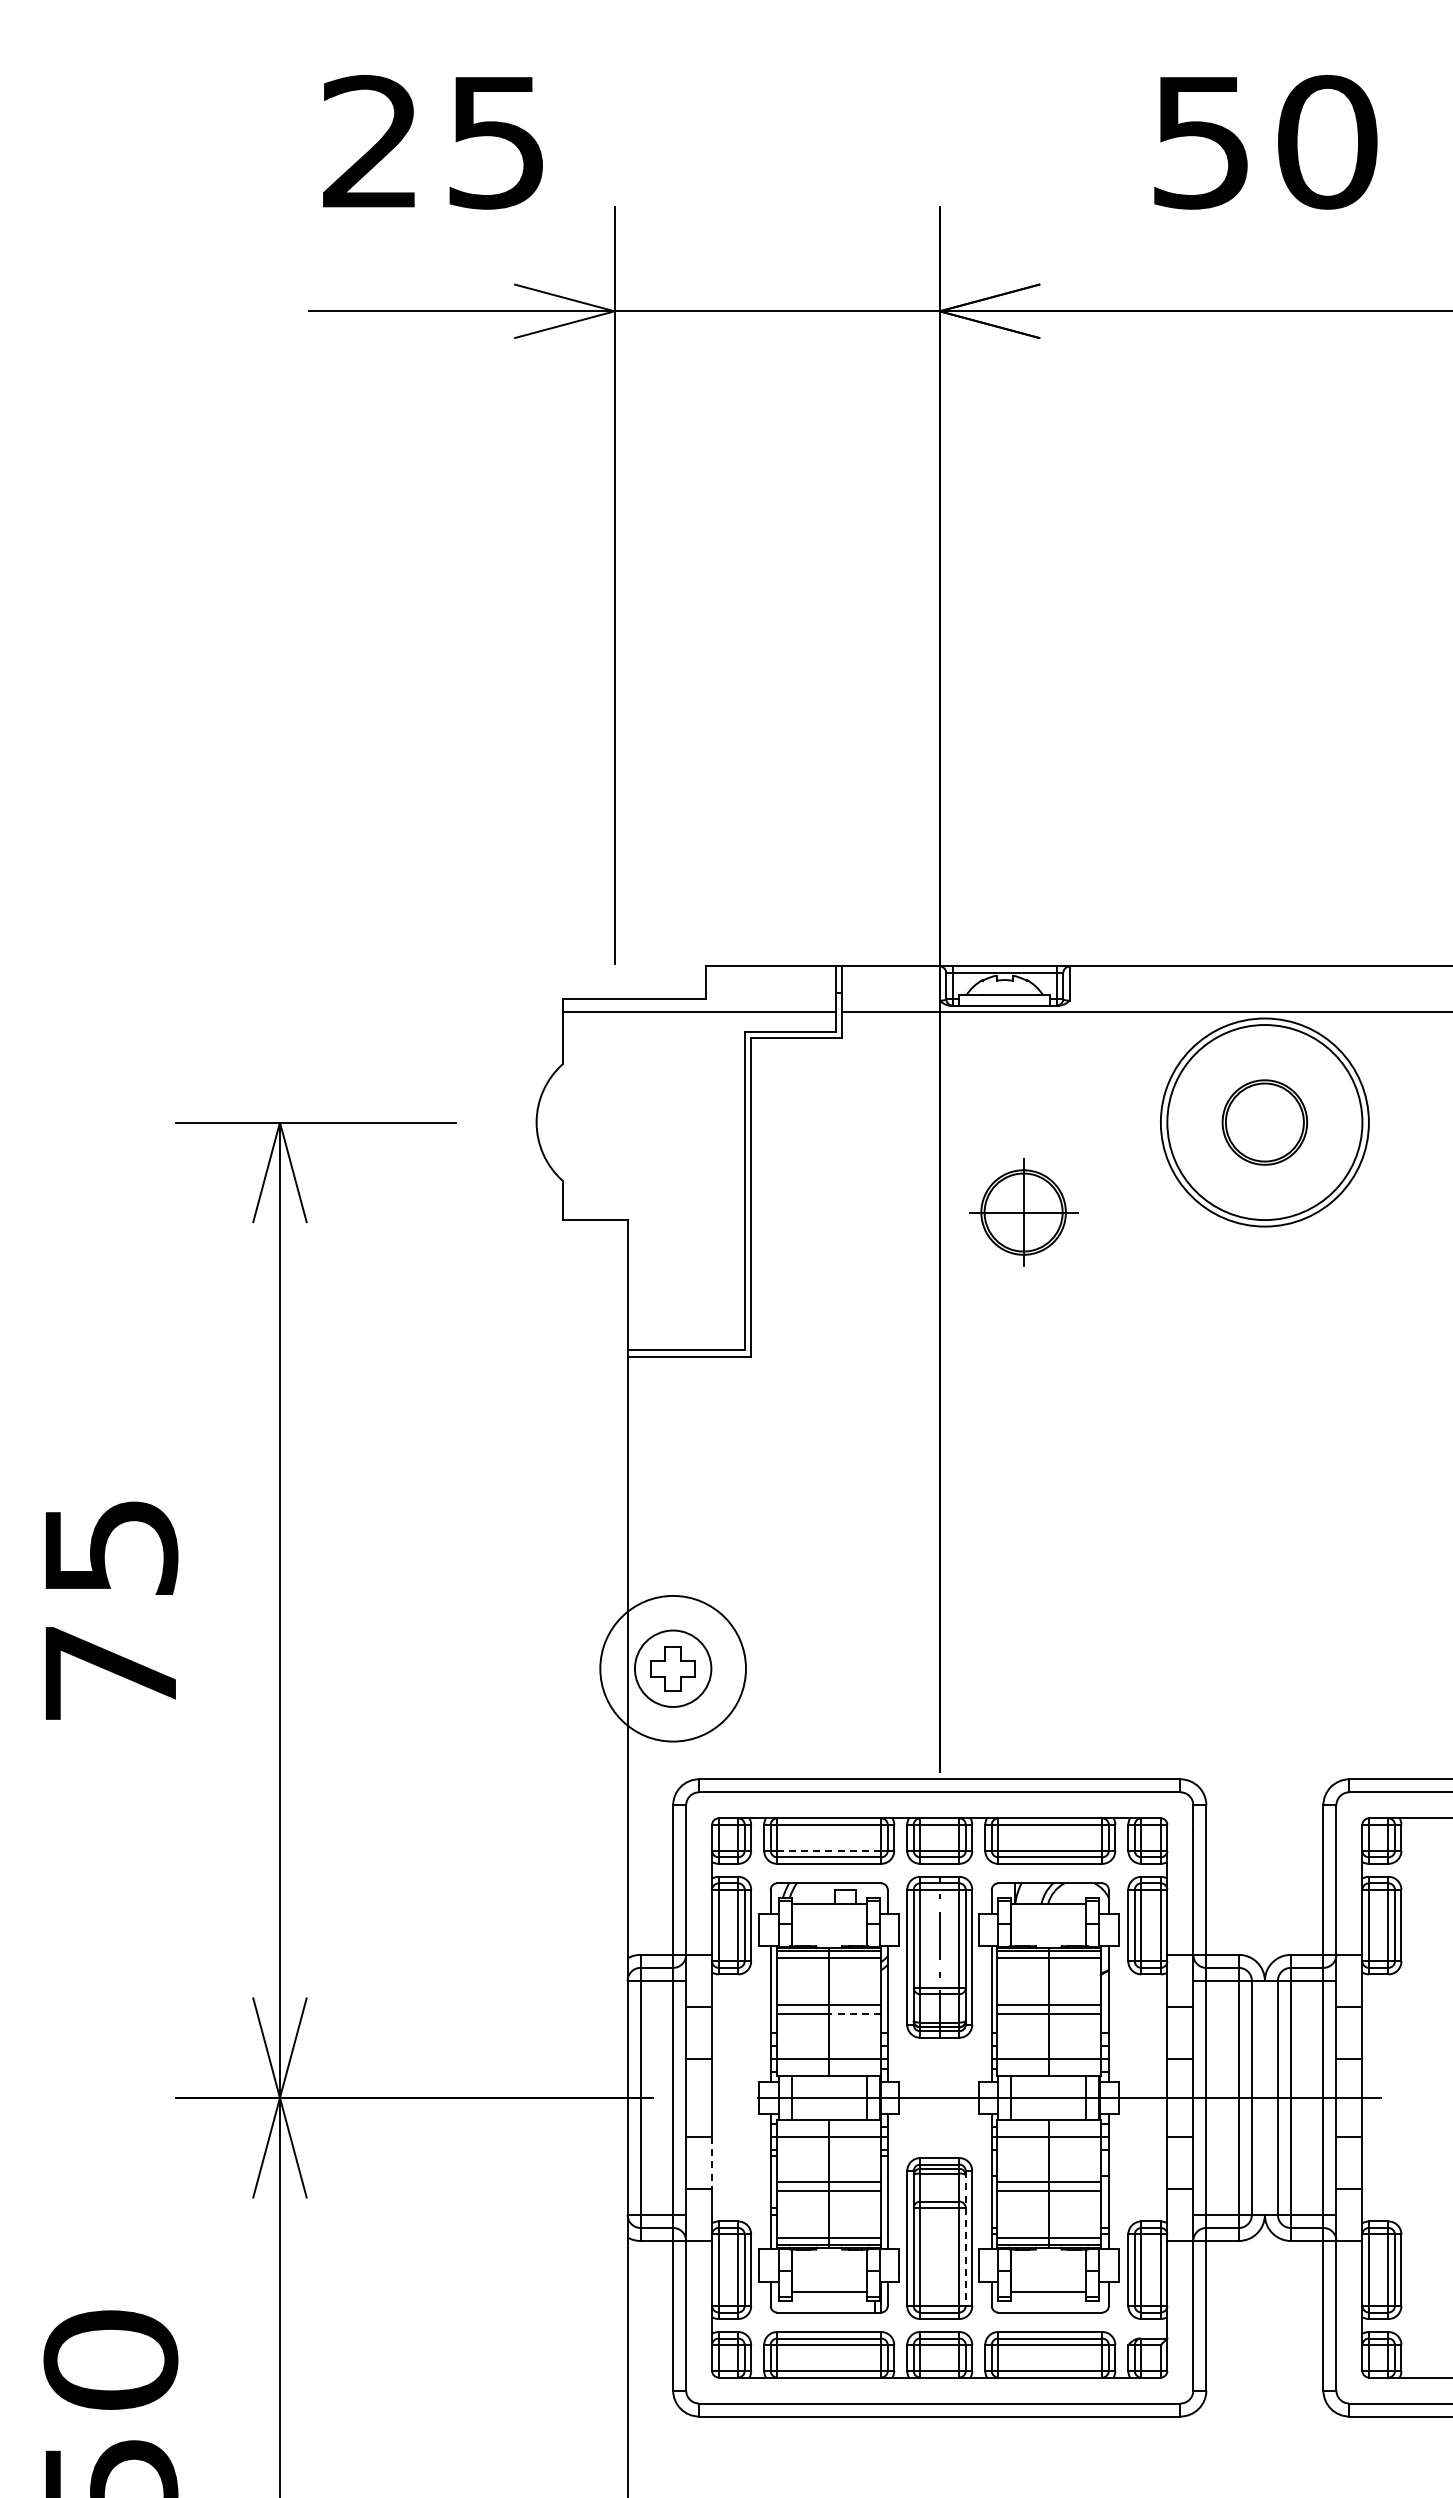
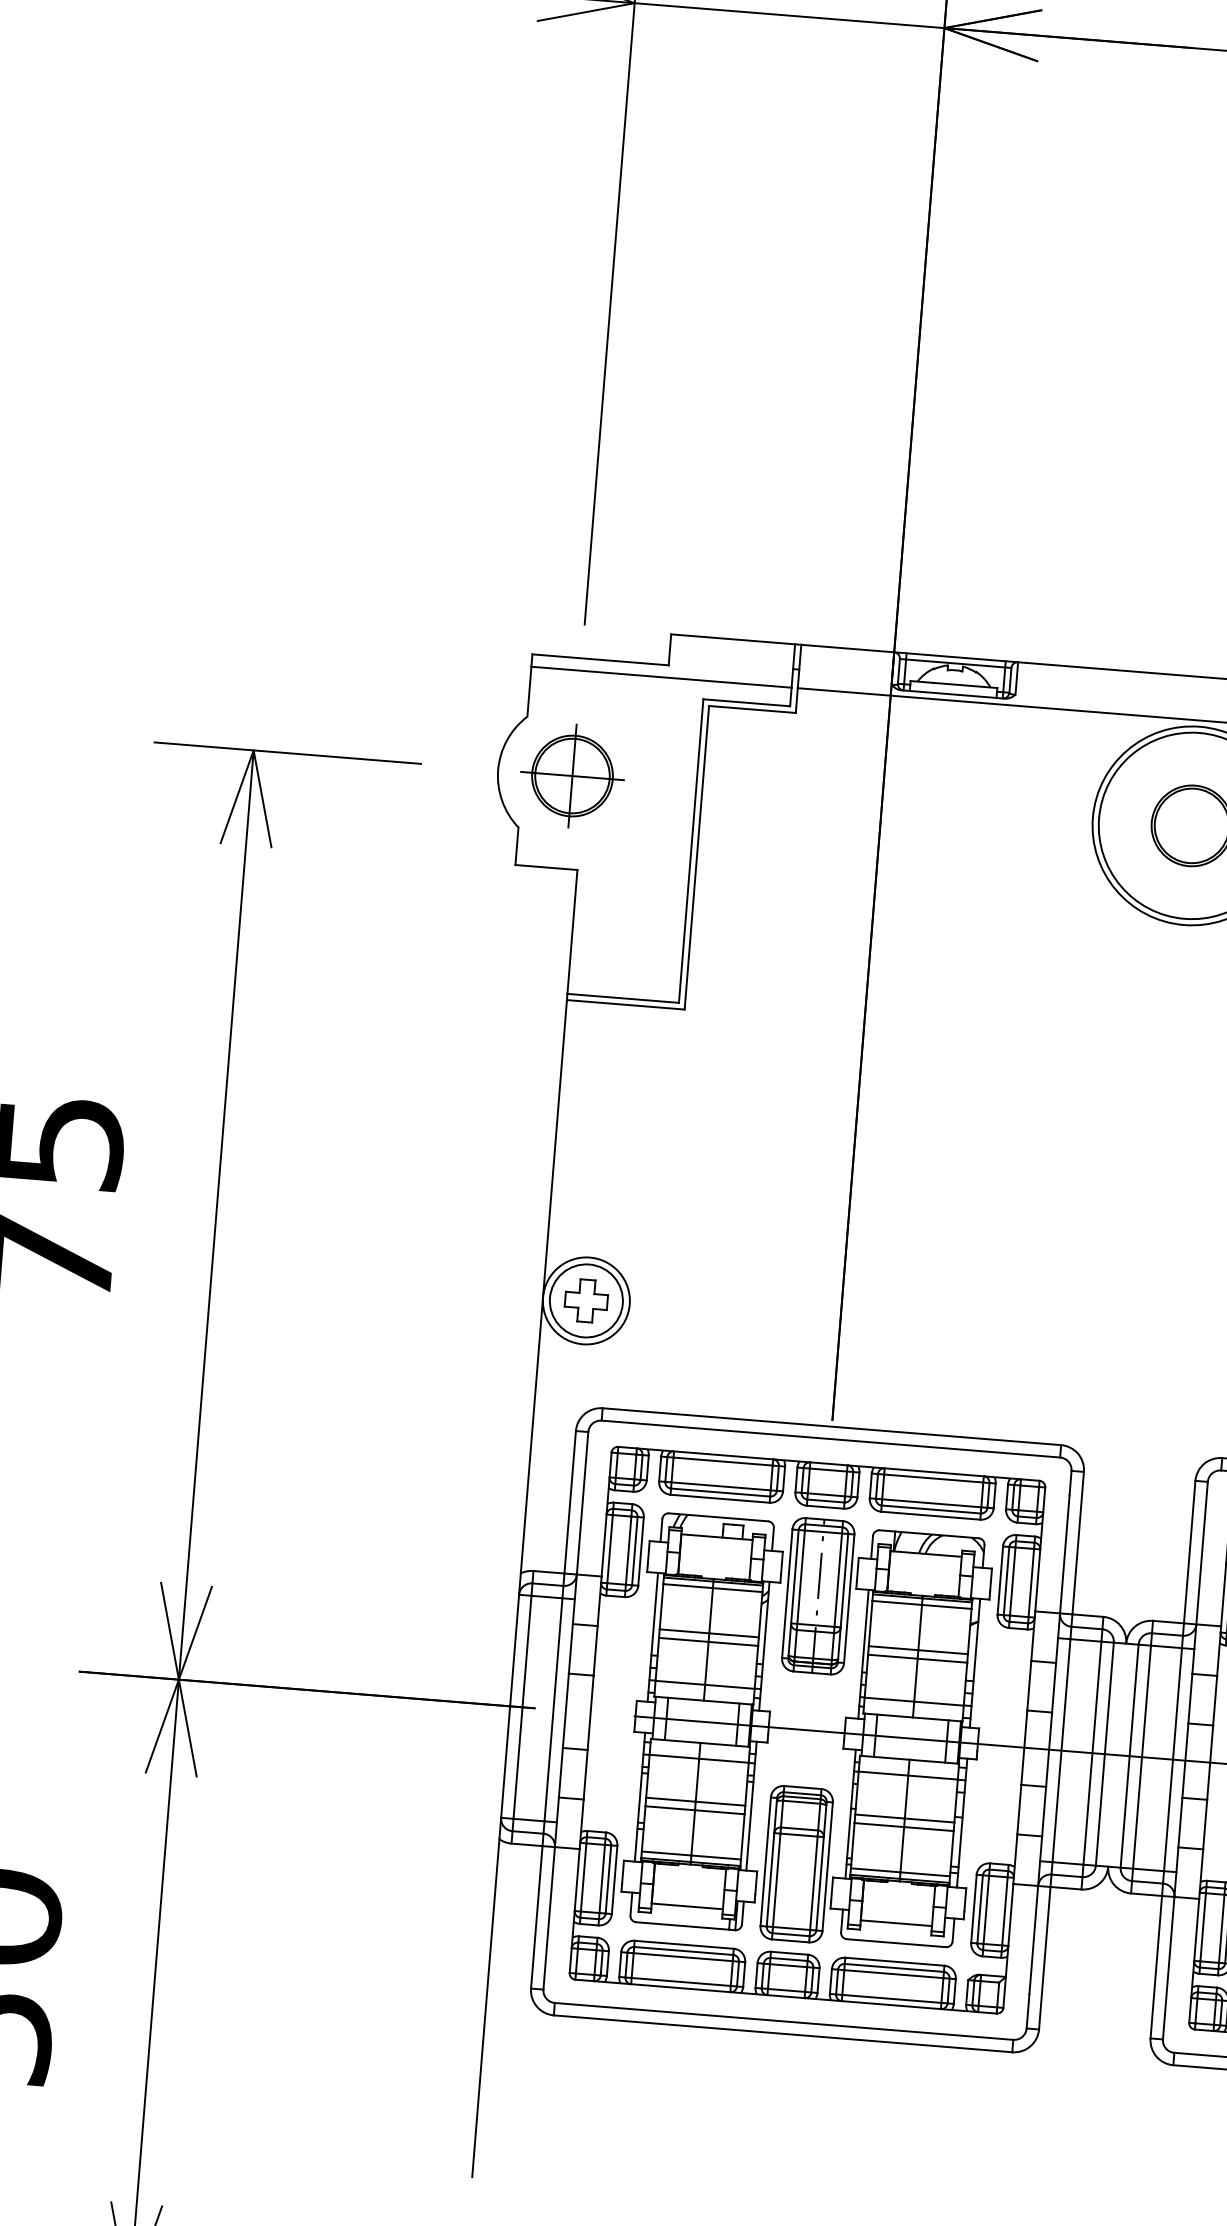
part: (1023, 1212) -> (572, 776), moved
circle: (672, 1668) -> (585, 1300), size x0.62
line: (828, 1850) -> (720, 1485), dashed -> solid
line: (854, 2014) -> (732, 1644), dashed -> solid
line: (712, 2163) -> (585, 1775), dashed -> solid
line: (965, 2239) -> (821, 1867), dashed -> solid

